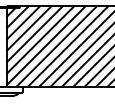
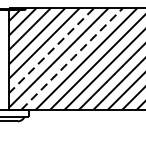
line: (40, 39) -> (51, 50), solid -> dashed
line: (56, 46) -> (71, 59), solid -> dashed

